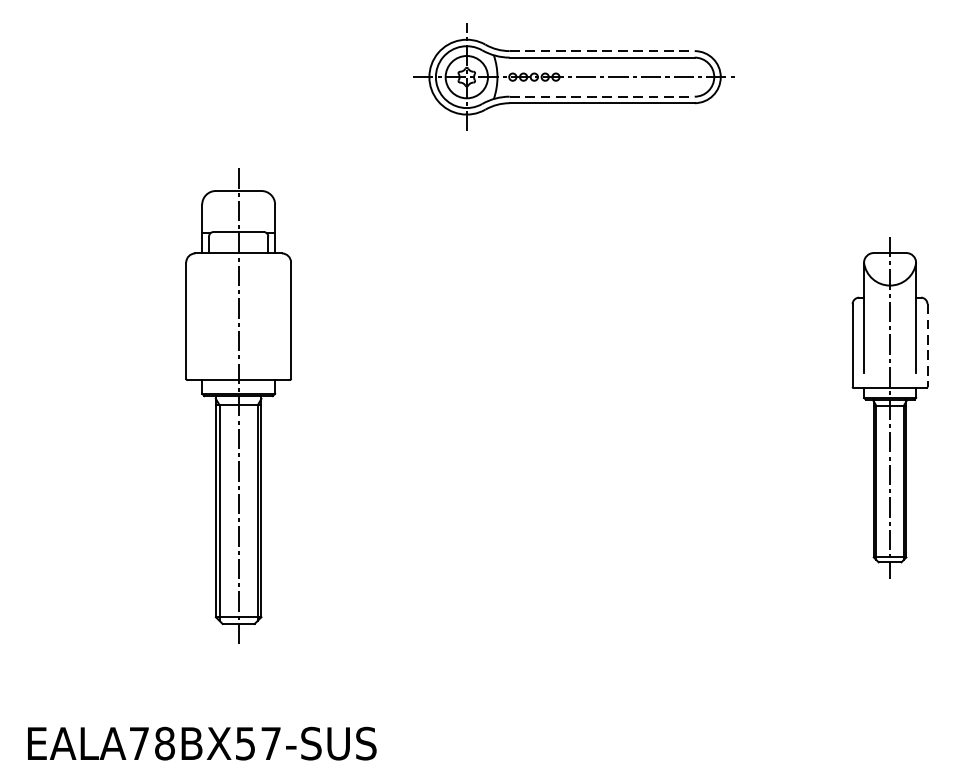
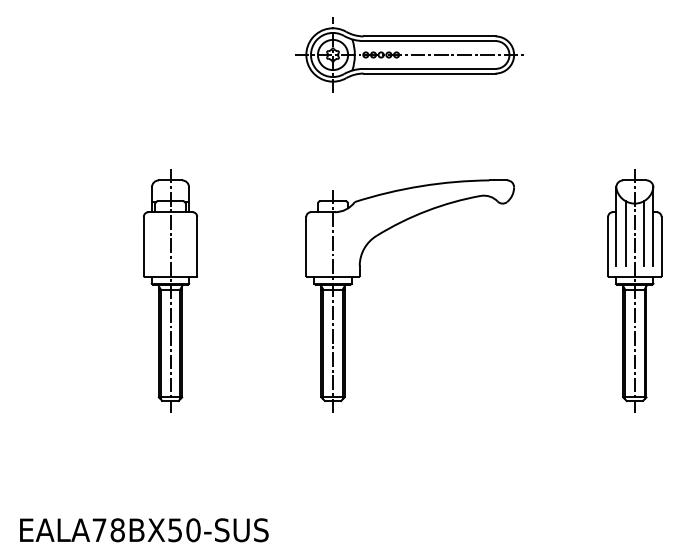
line: (602, 51) -> (429, 36), dashed -> solid
line: (602, 96) -> (429, 68), dashed -> solid
line: (876, 327) -> (625, 233), added
line: (903, 327) -> (644, 233), added
line: (927, 345) -> (661, 246), dashed -> solid
part: (505, 387) -> (360, 276), added
part: (238, 407) -> (170, 290), size x0.71
text: (271, 744) -> (193, 530), EALA78BX57-SUS -> EALA78BX50-SUS

